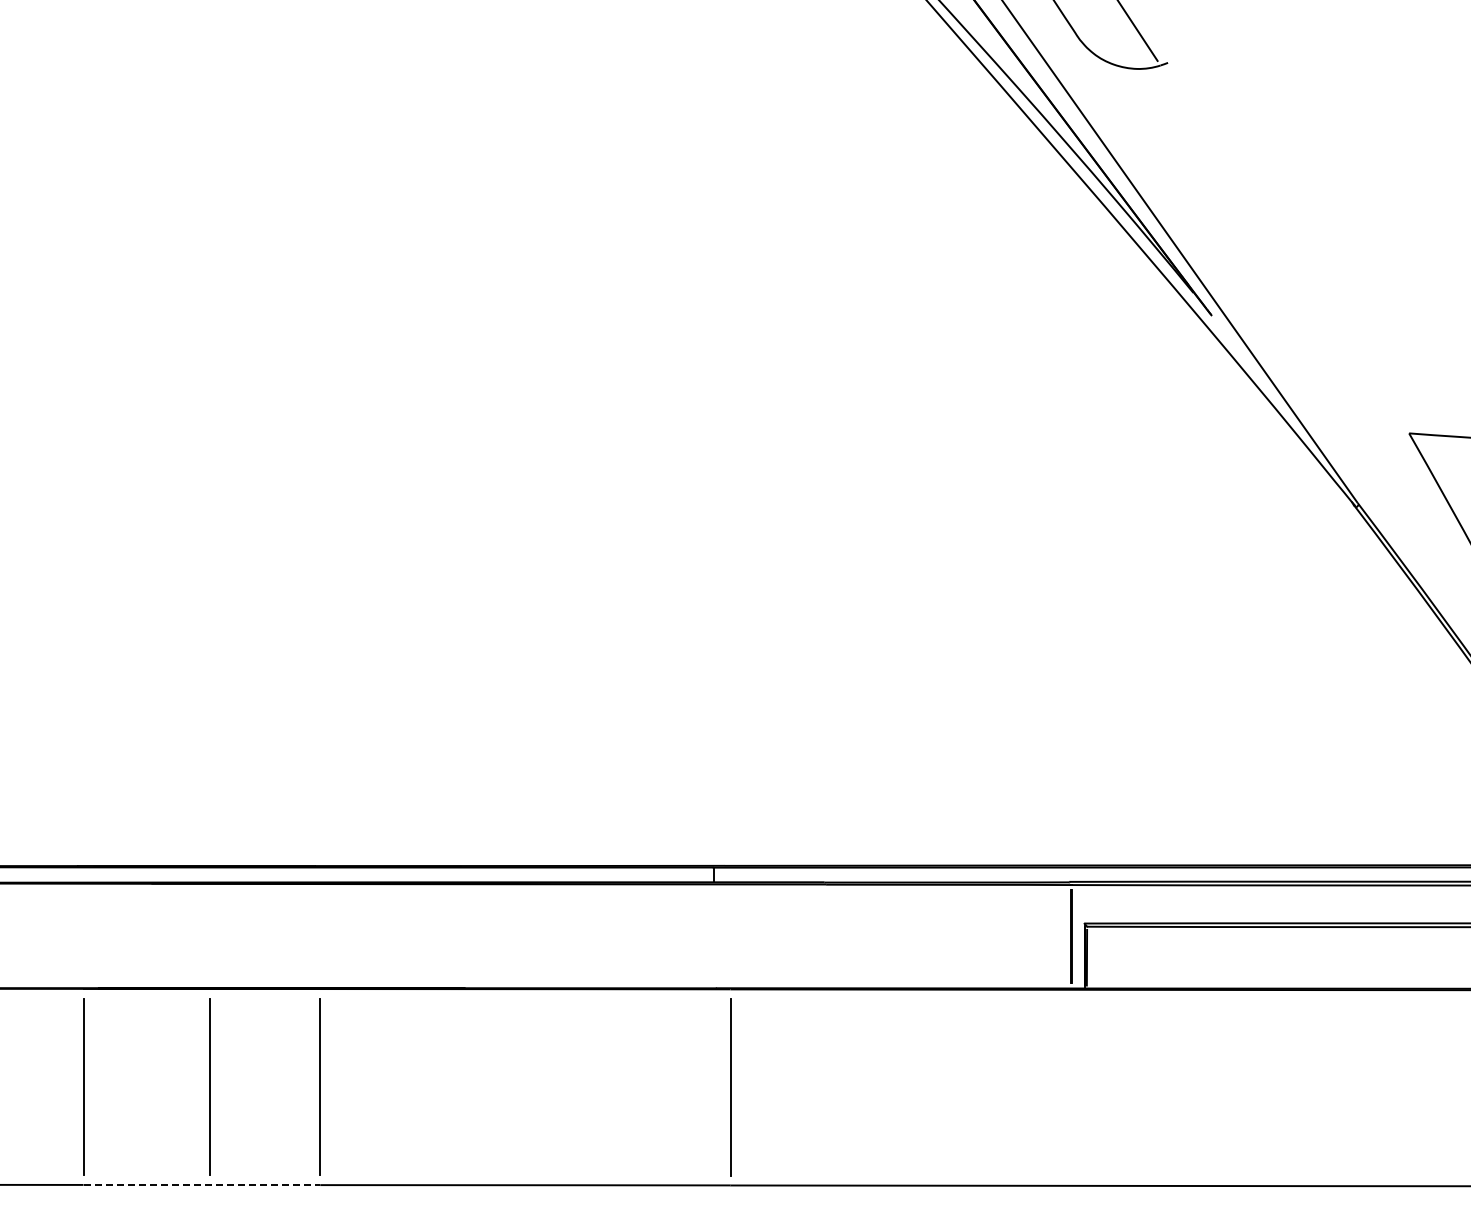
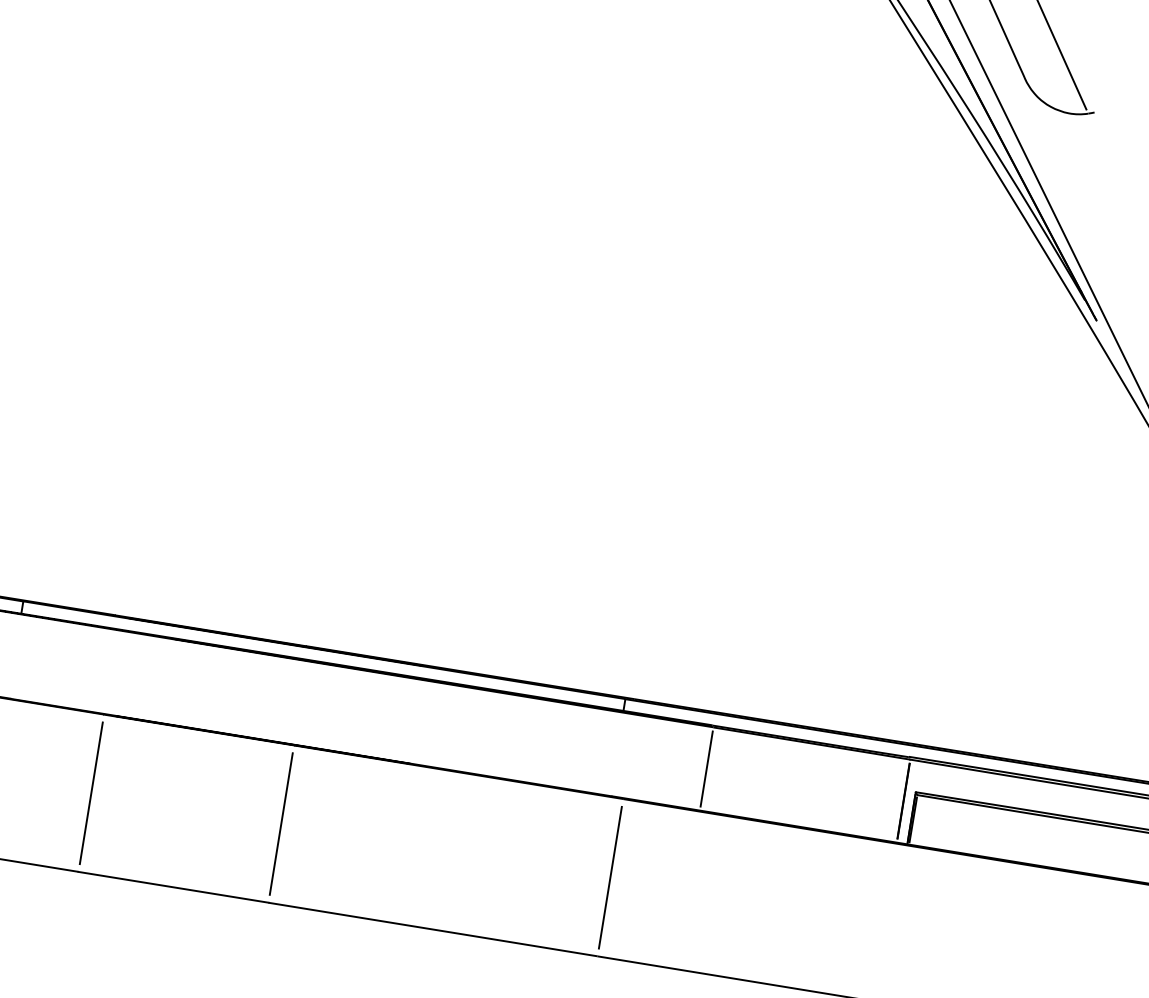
line: (826, 936) -> (707, 769), added
line: (209, 1086) -> (192, 809), removed
line: (202, 1185) -> (173, 887), dashed -> solid

